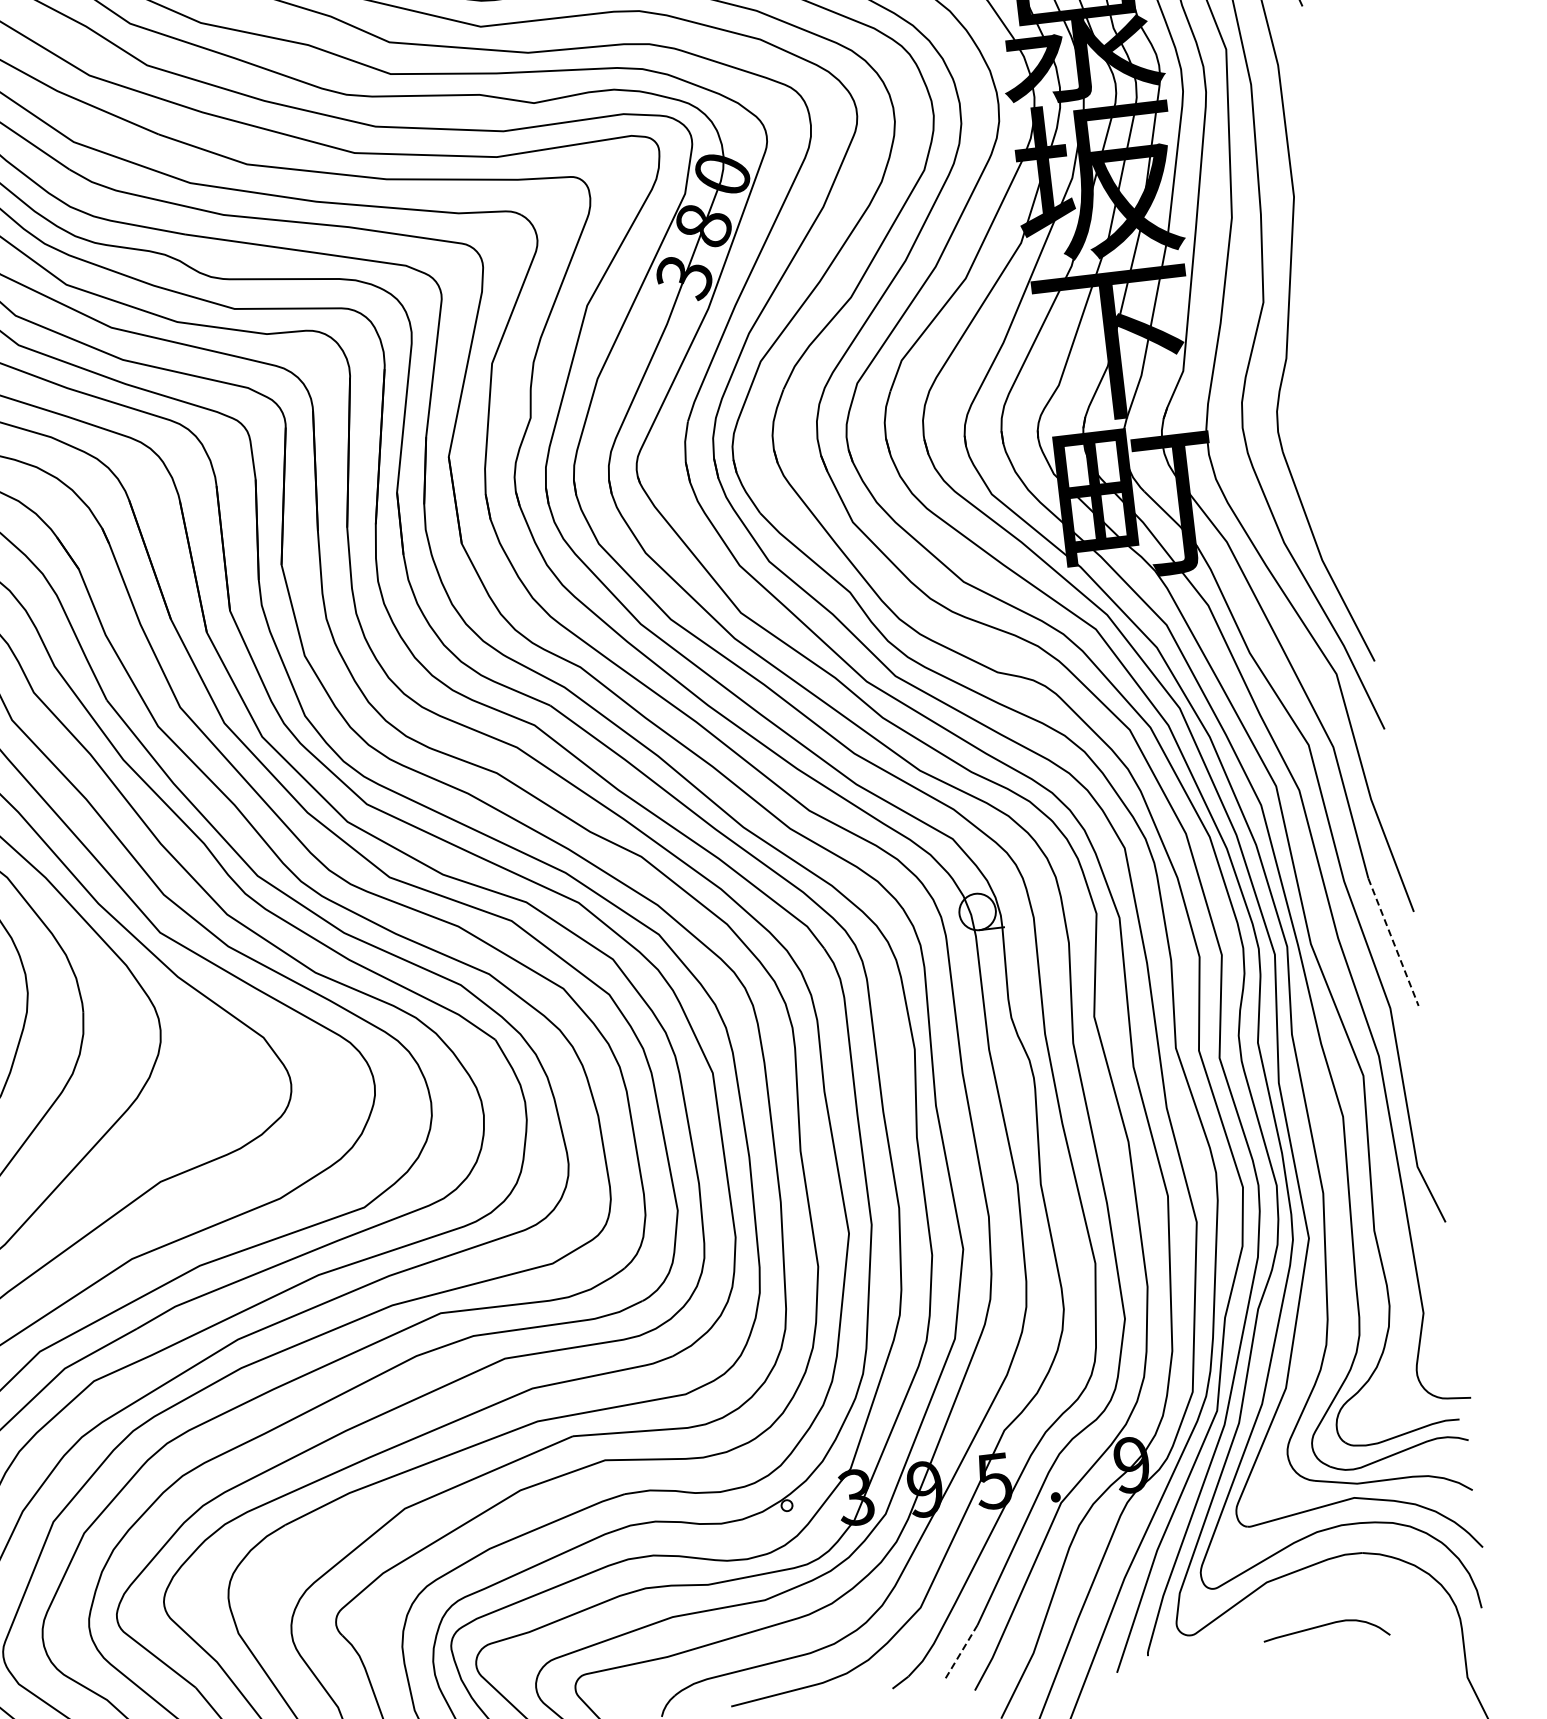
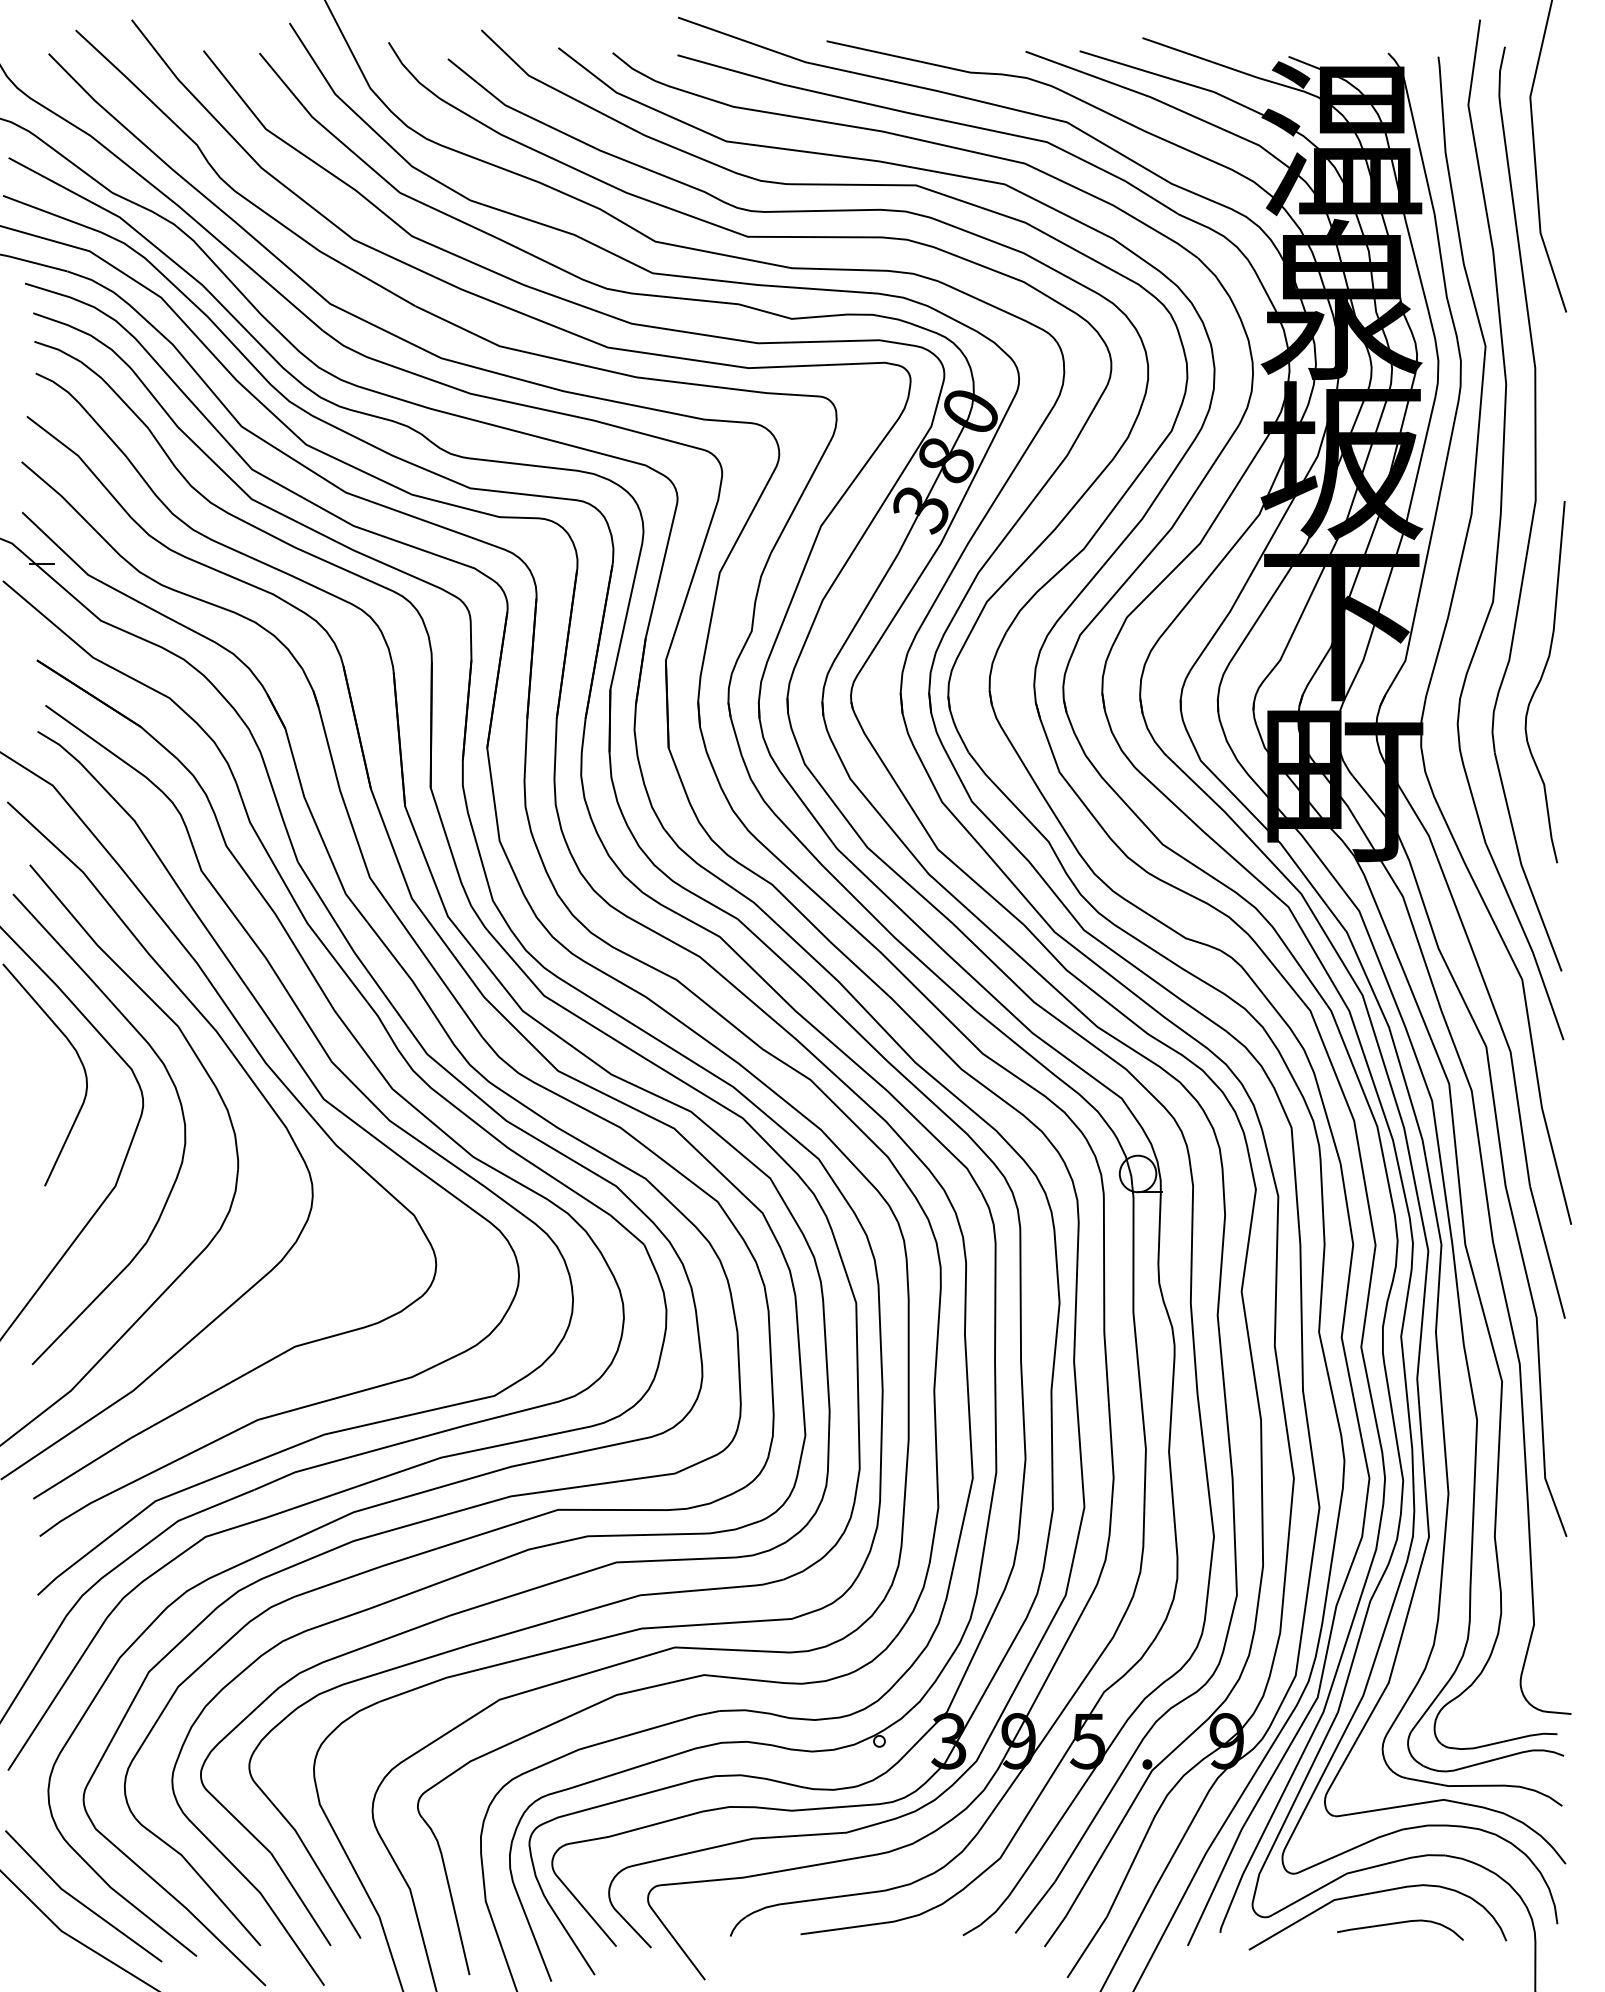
curve: (1320, 374) -> (1541, 680), added
line: (1393, 942) -> (1547, 1252), dashed -> solid
curve: (1293, 1600) -> (1371, 1894), added
line: (960, 1653) -> (1034, 1908), dashed -> solid

